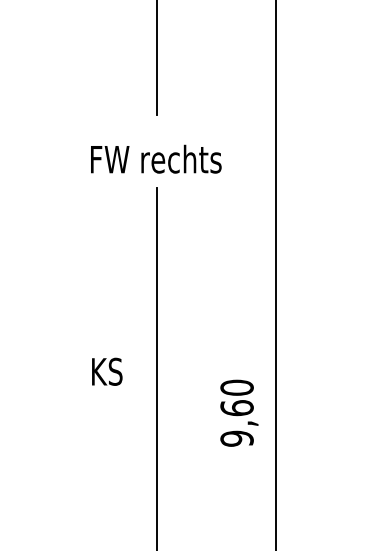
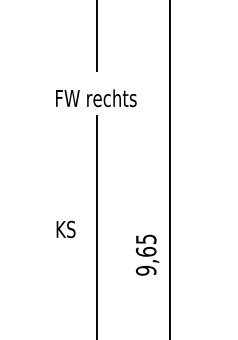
text: (235, 388) -> (145, 239), 9,60 -> 9,65

